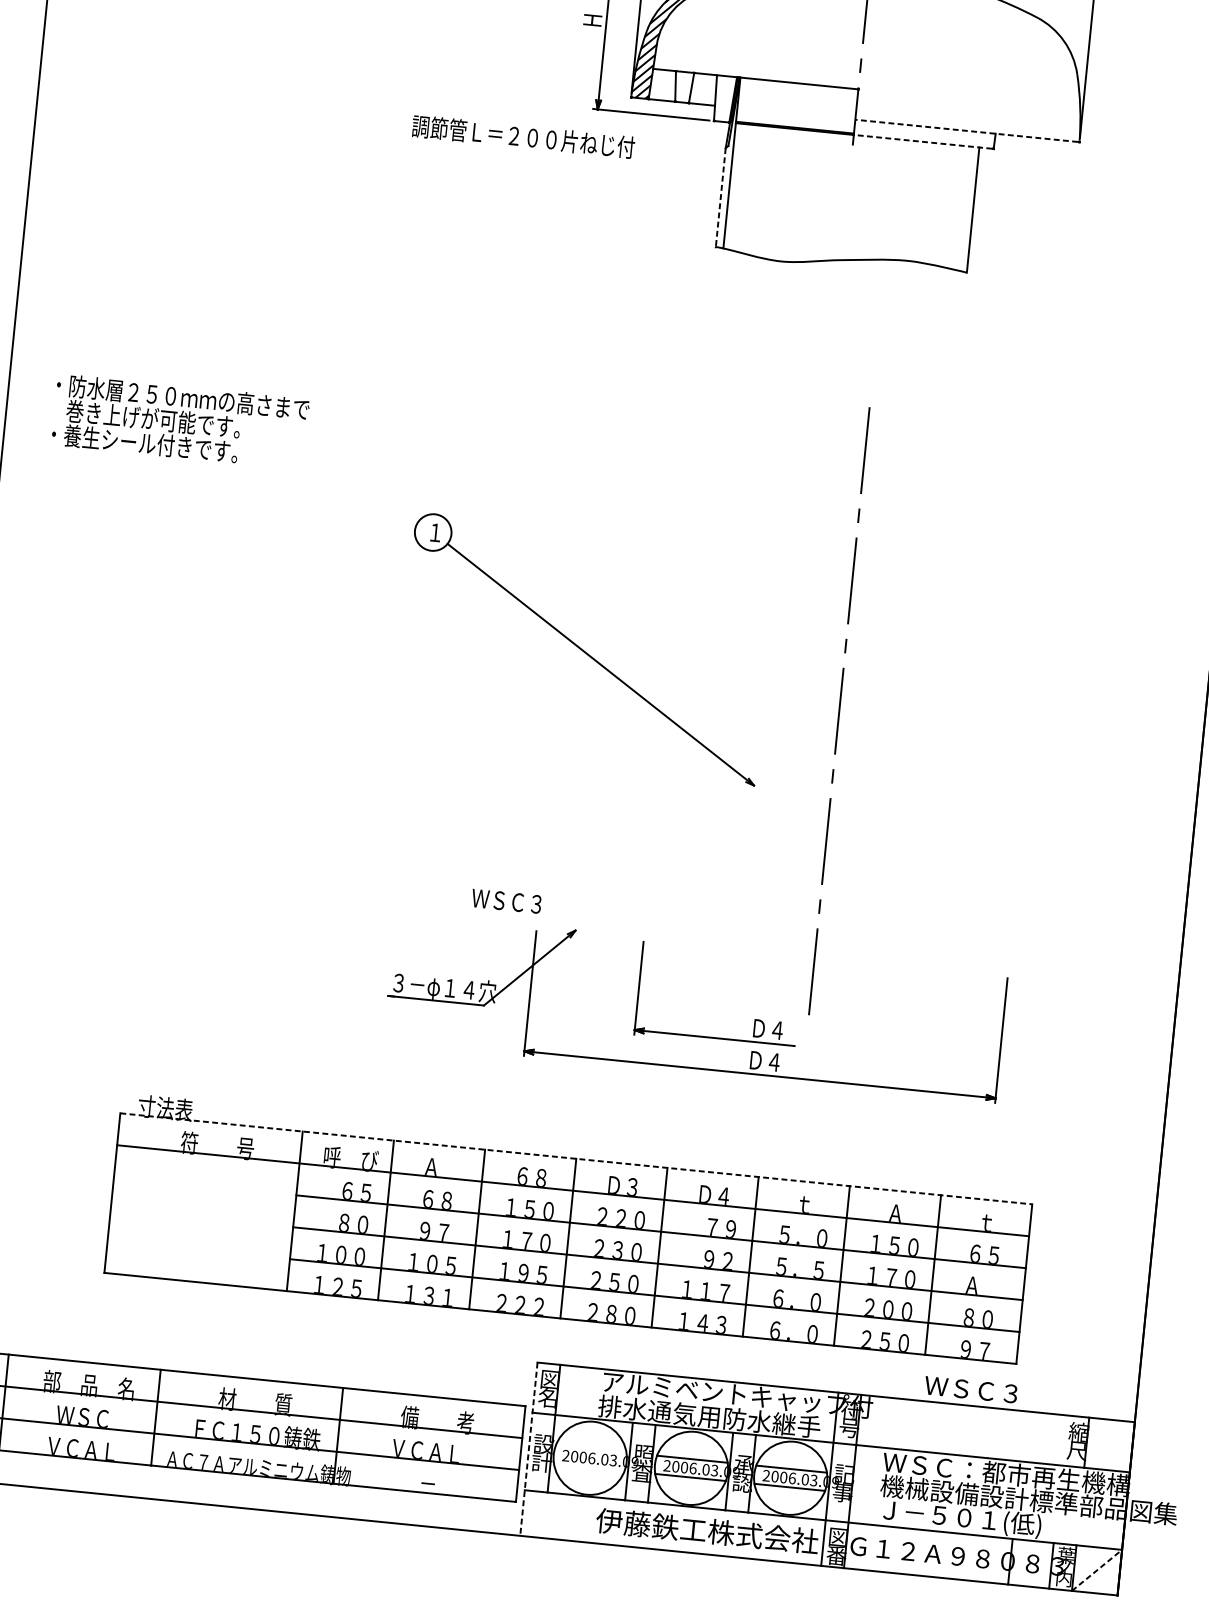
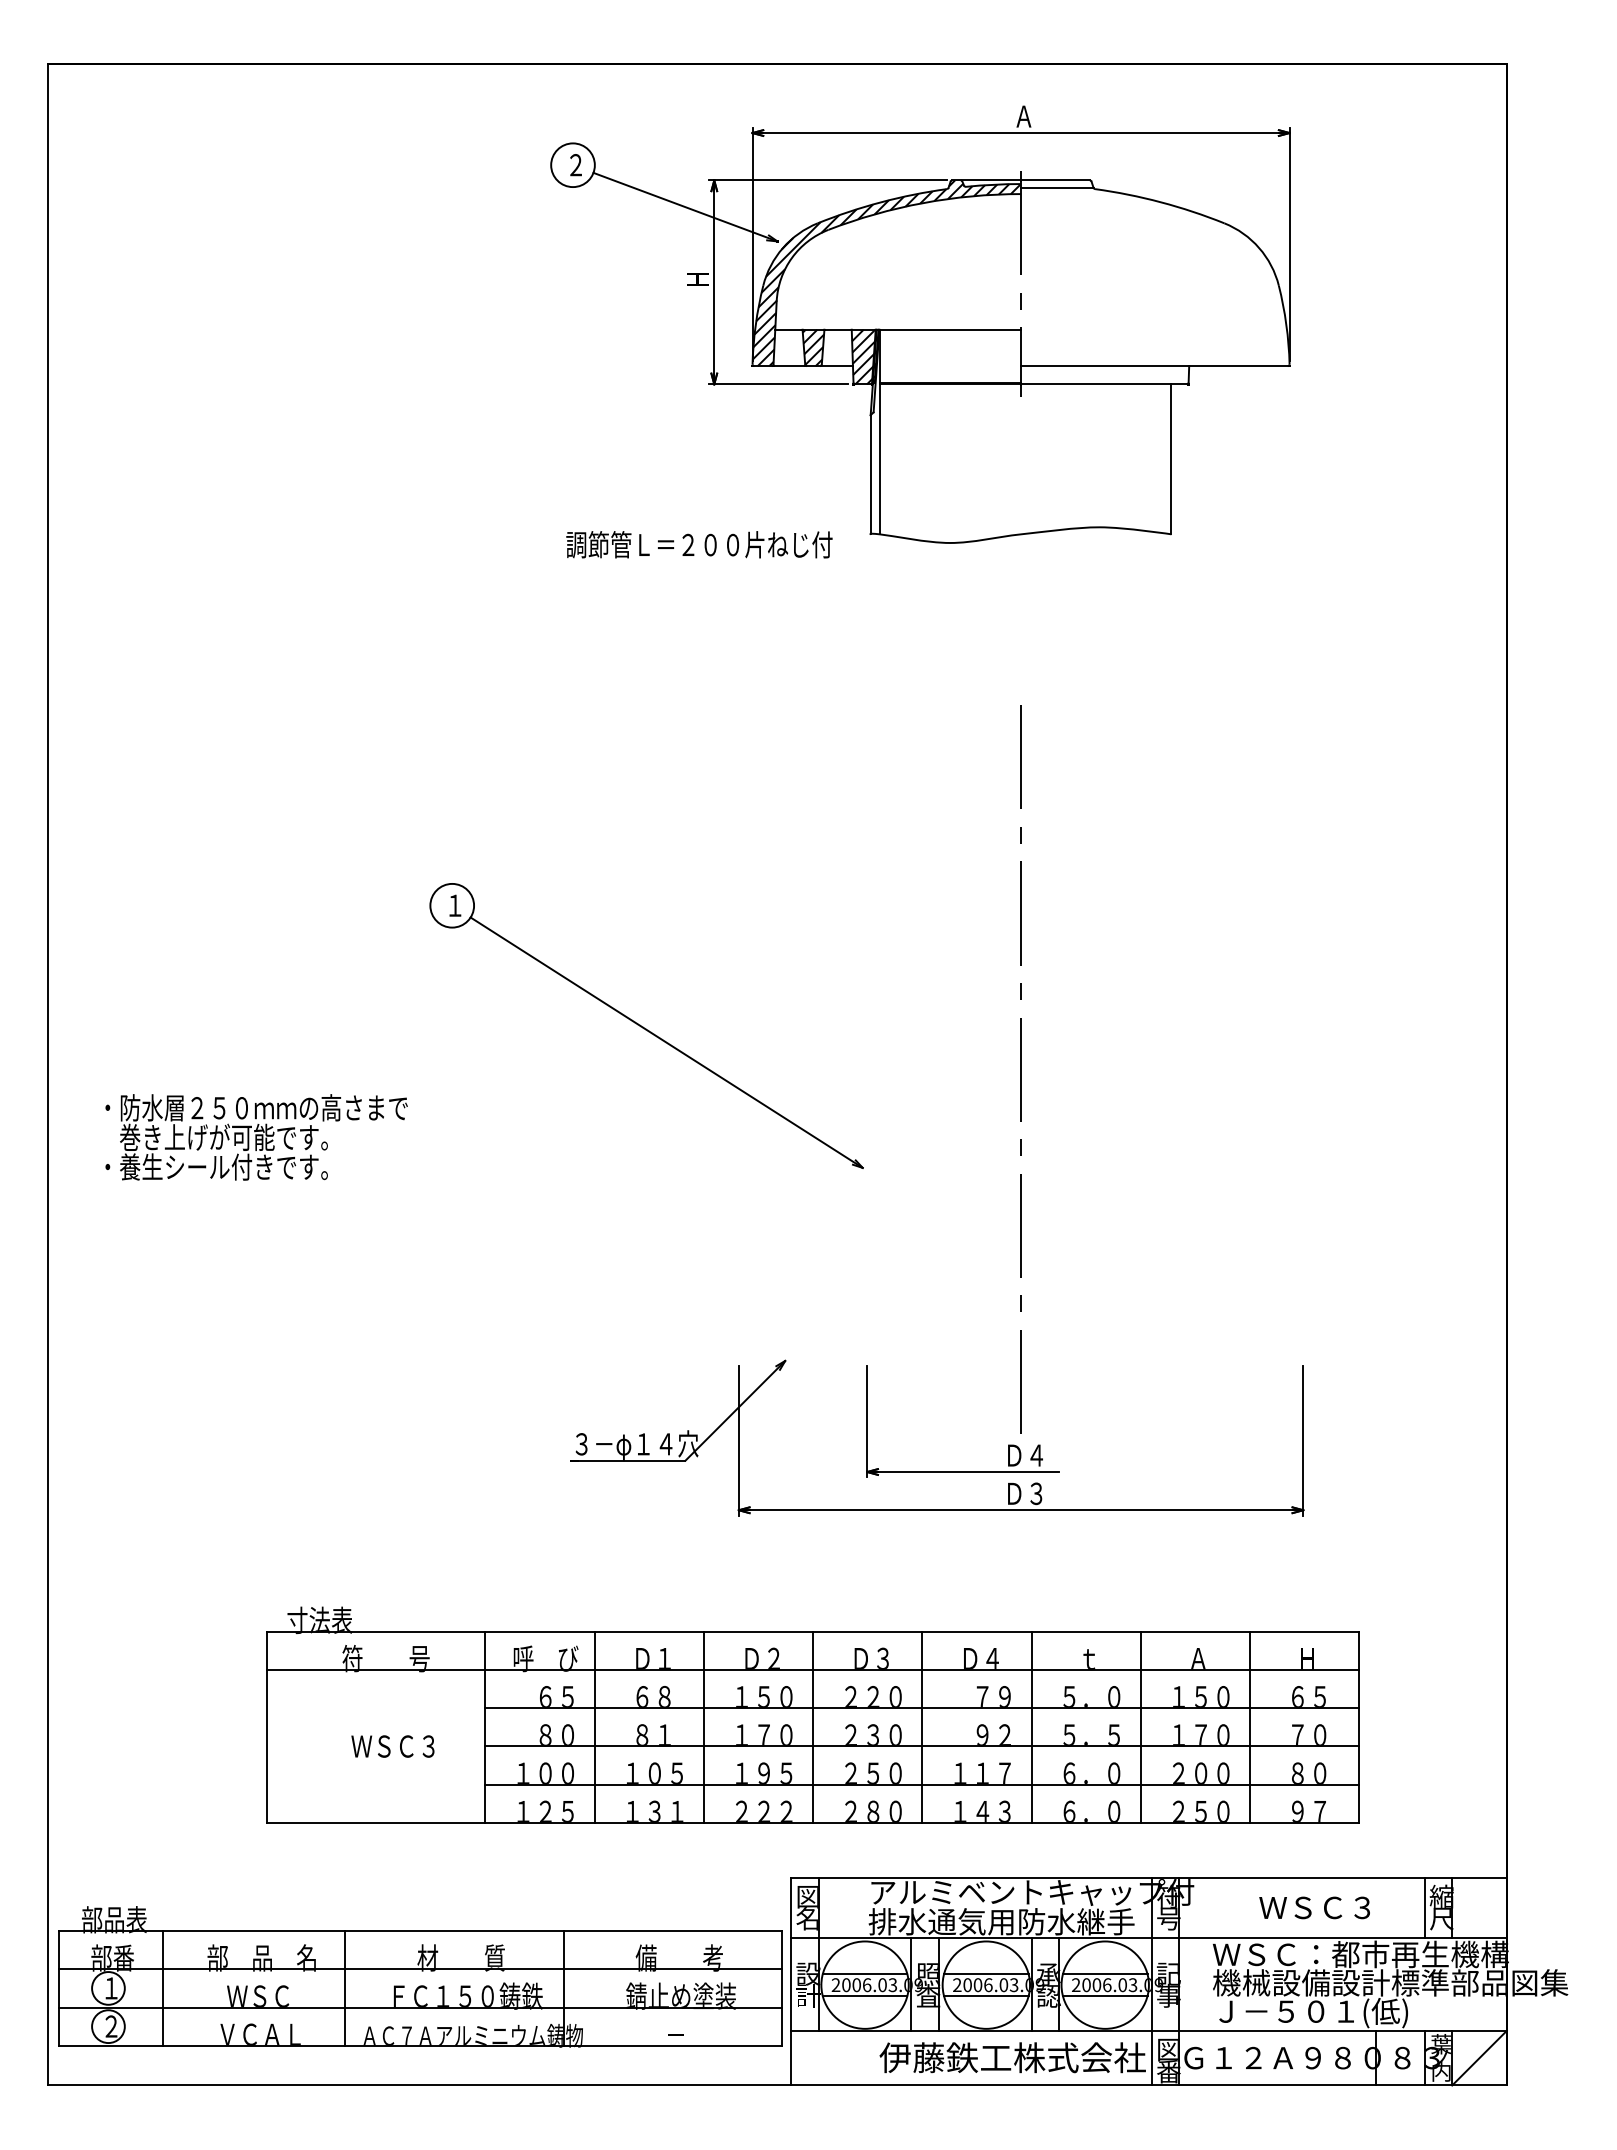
hatch: (683, 86) -> (813, 347), added
hatch: (725, 98) -> (864, 356), added
line: (965, 131) -> (1153, 366), dashed -> solid
text: (523, 136) -> (699, 544), moved
line: (922, 141) -> (1103, 384), dashed -> solid
line: (720, 197) -> (870, 474), dashed -> solid
text: (180, 421) -> (256, 1137), moved
part: (585, 648) -> (646, 1025), moved
line: (838, 711) -> (1020, 1069), moved
text: (506, 901) -> (392, 1746), moved
text: (774, 1062) -> (1036, 1493), Ｄ４ -> Ｄ３
line: (576, 1158) -> (813, 1631), dashed -> solid
text: (440, 1167) -> (652, 1658), Ａ -> Ｄ１
text: (531, 1176) -> (762, 1657), ６８ -> Ｄ２
text: (986, 1222) -> (1307, 1658), ｔ -> Ｈ
text: (434, 1231) -> (653, 1734), ９７ -> ８１
text: (981, 1285) -> (1308, 1734), Ａ -> ７０
text: (970, 1389) -> (1314, 1907), moved
line: (1063, 1440) -> (1424, 1907), added
line: (529, 1449) -> (791, 1981), dashed -> solid
line: (590, 1449) -> (864, 1974), added
text: (435, 1451) -> (680, 1995), ＶＣＡＬ -> 錆止め塗装
line: (588, 1467) -> (864, 1996), added
line: (1097, 1570) -> (1479, 2058), dashed -> solid

